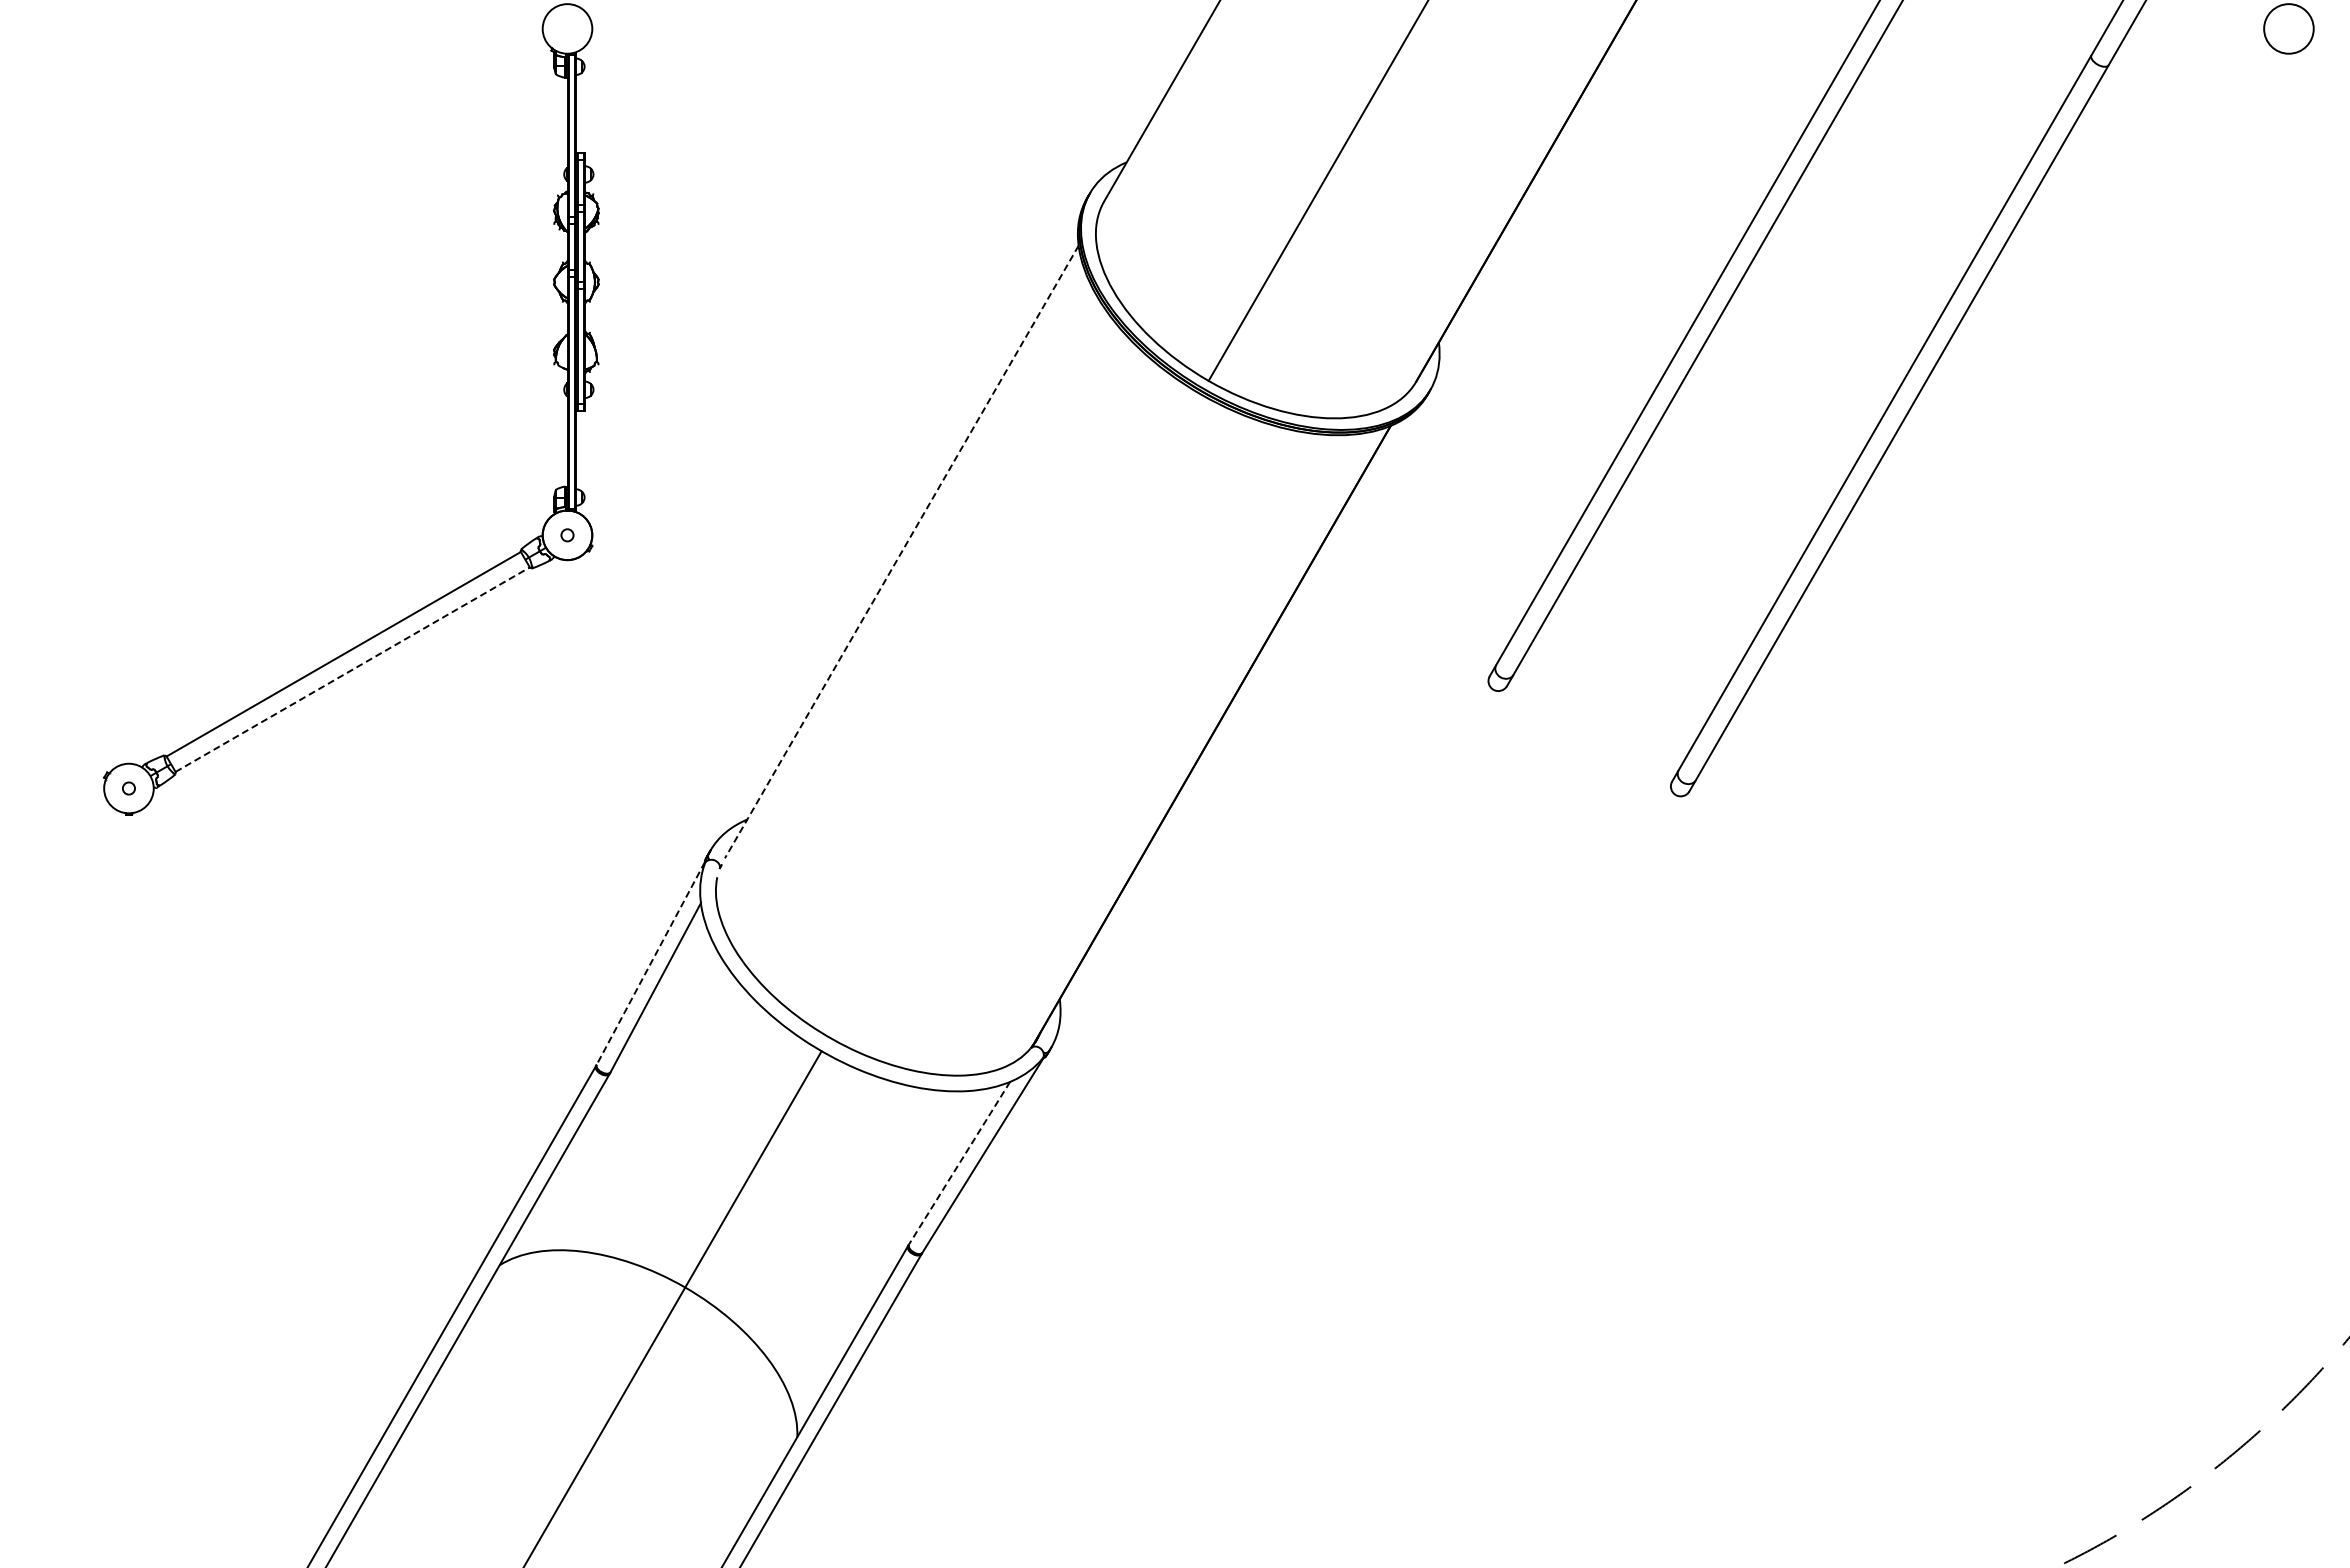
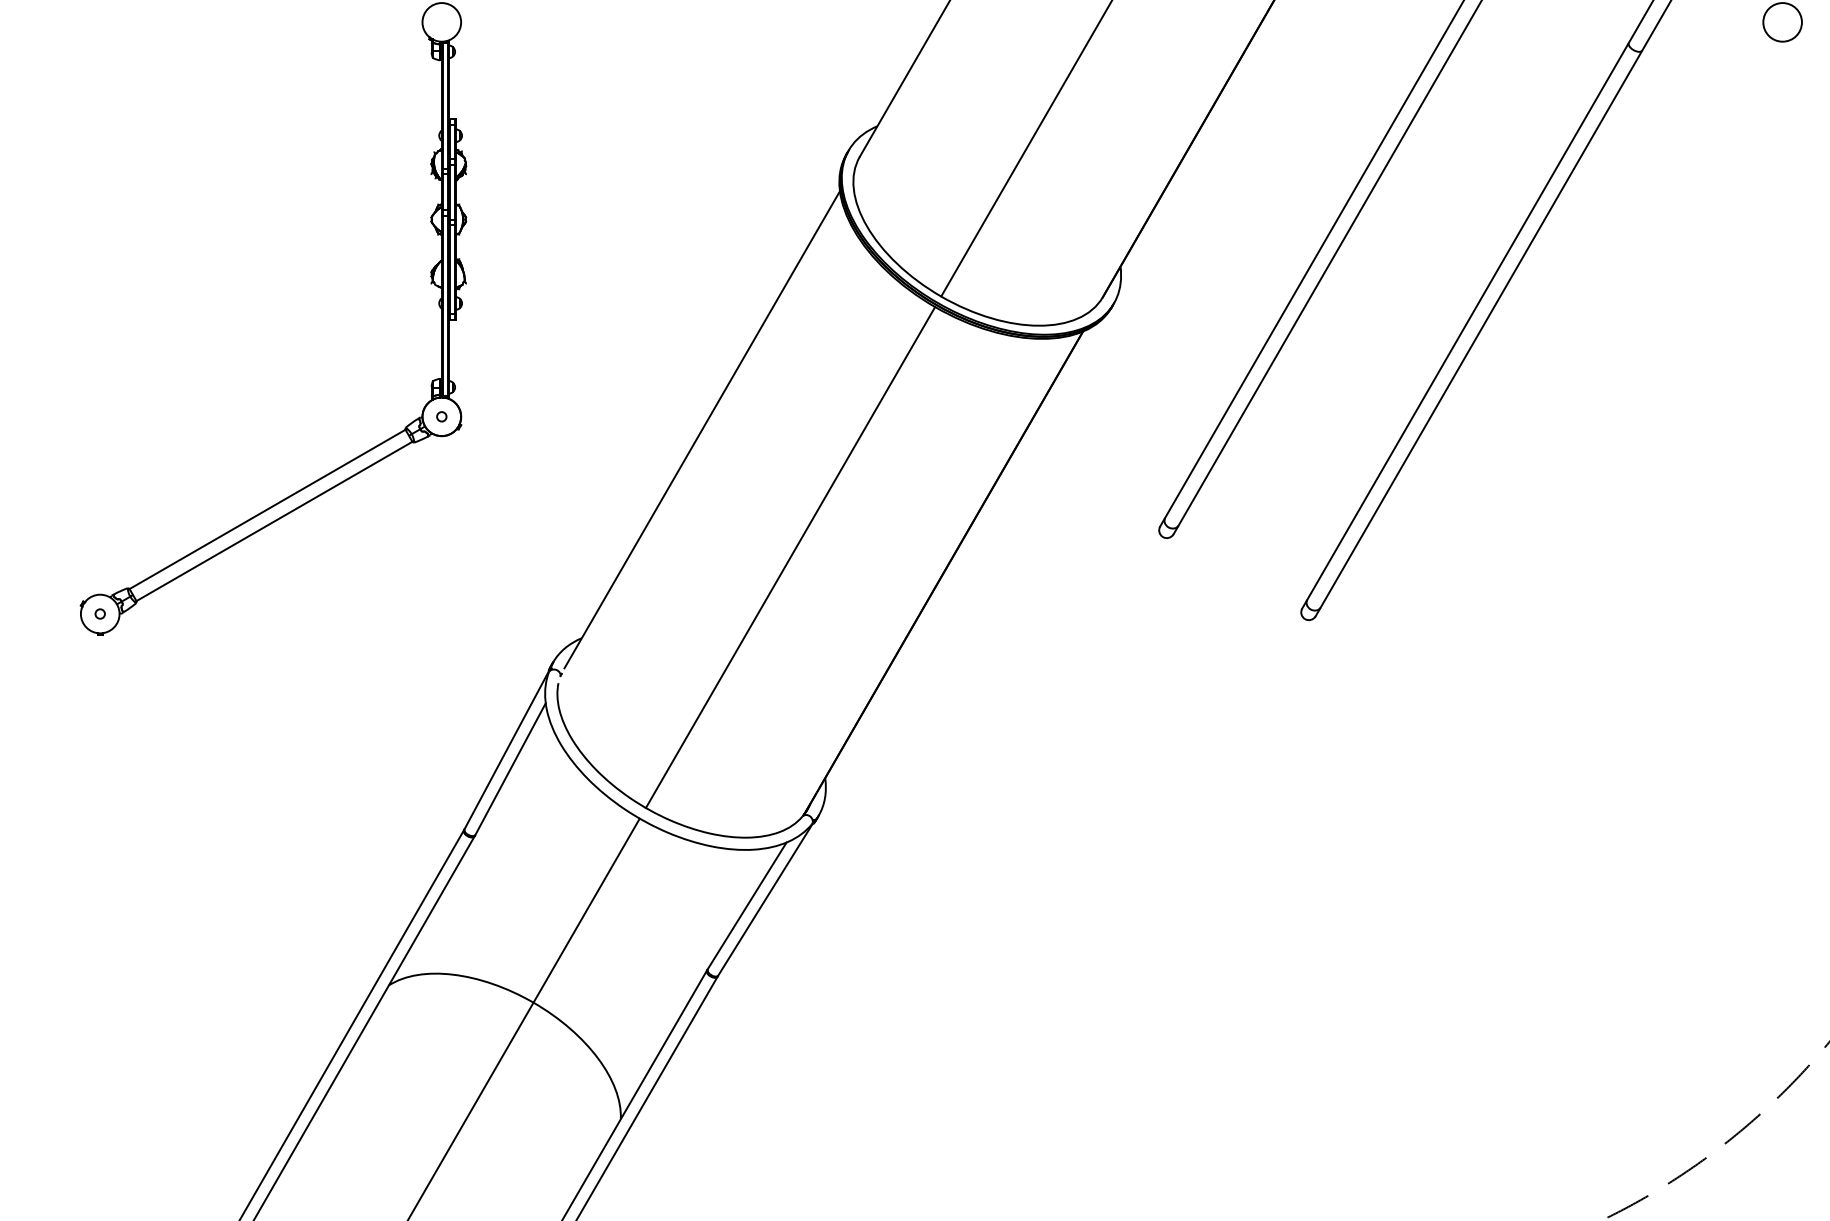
line: (901, 552) -> (701, 430), dashed -> solid
line: (352, 669) -> (274, 521), dashed -> solid
line: (1014, 715) -> (789, 557), added
line: (650, 963) -> (506, 750), dashed -> solid
line: (959, 1163) -> (747, 906), dashed -> solid

